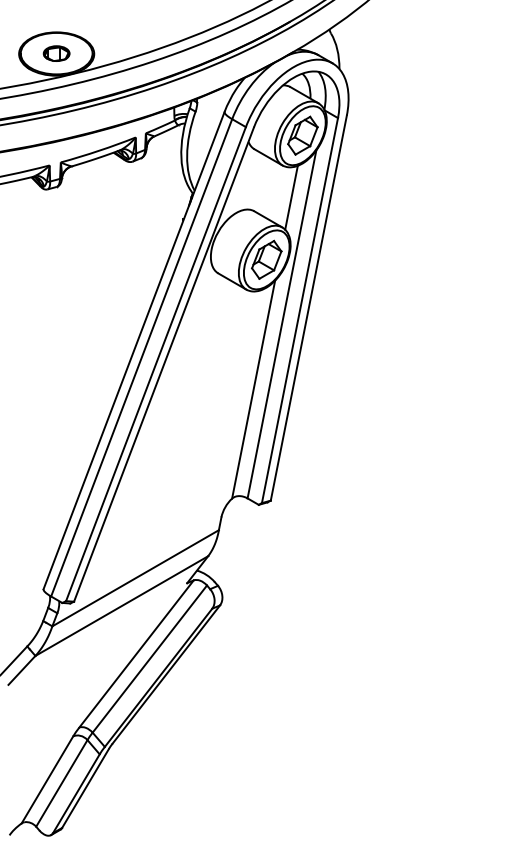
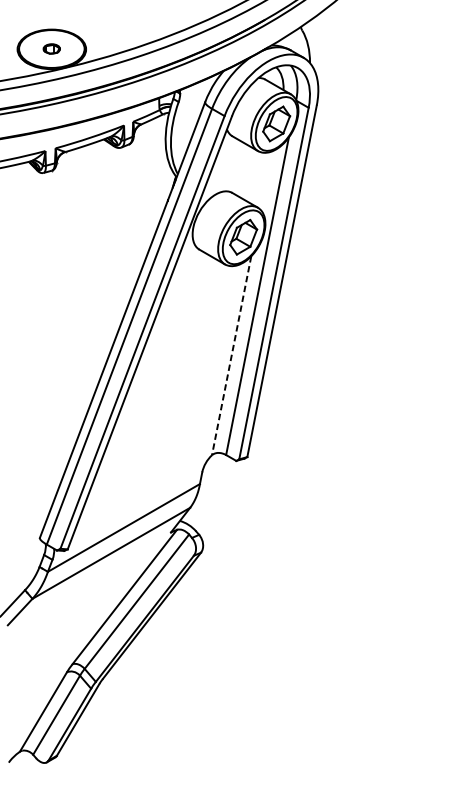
part: (56, 53) -> (51, 48), size x0.7
line: (291, 197) -> (266, 180), removed
line: (253, 390) -> (231, 356), solid -> dashed

